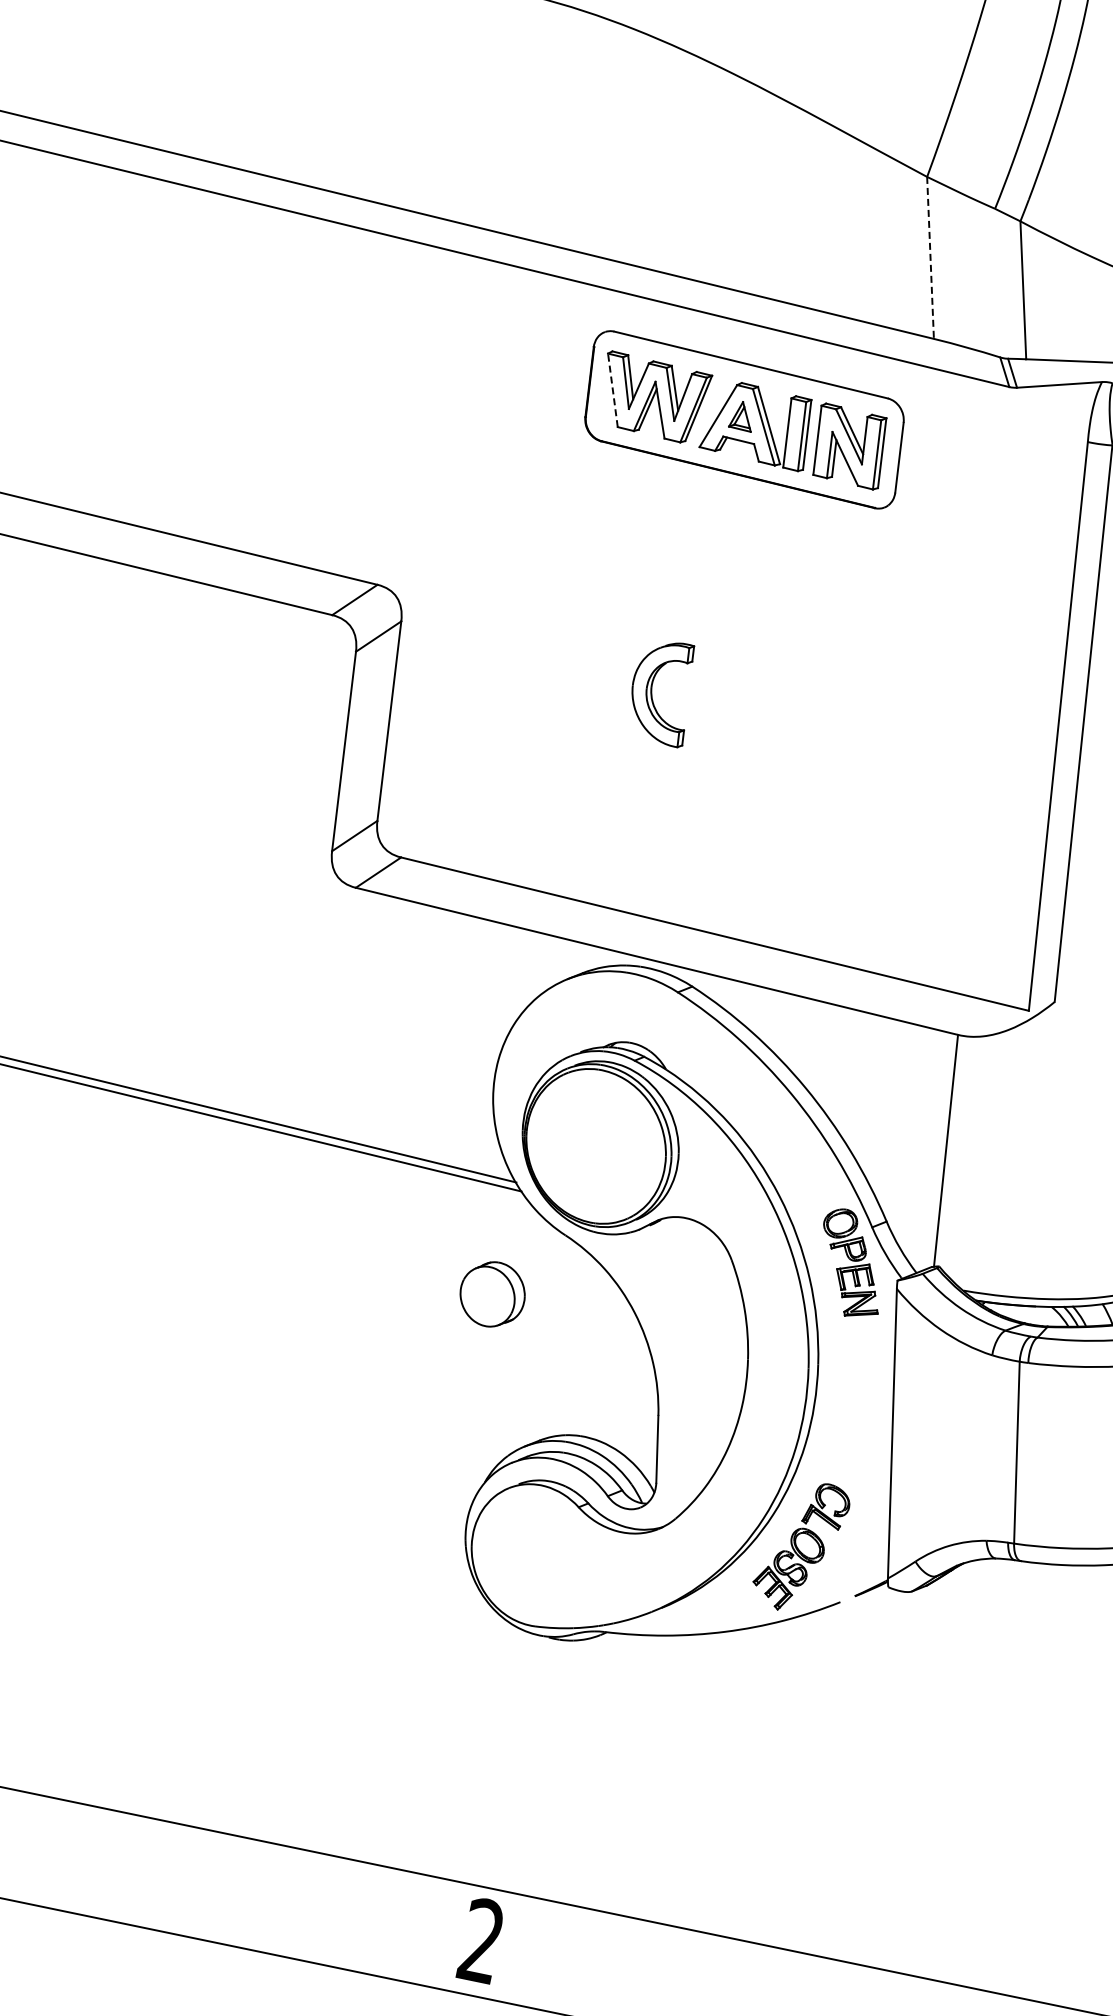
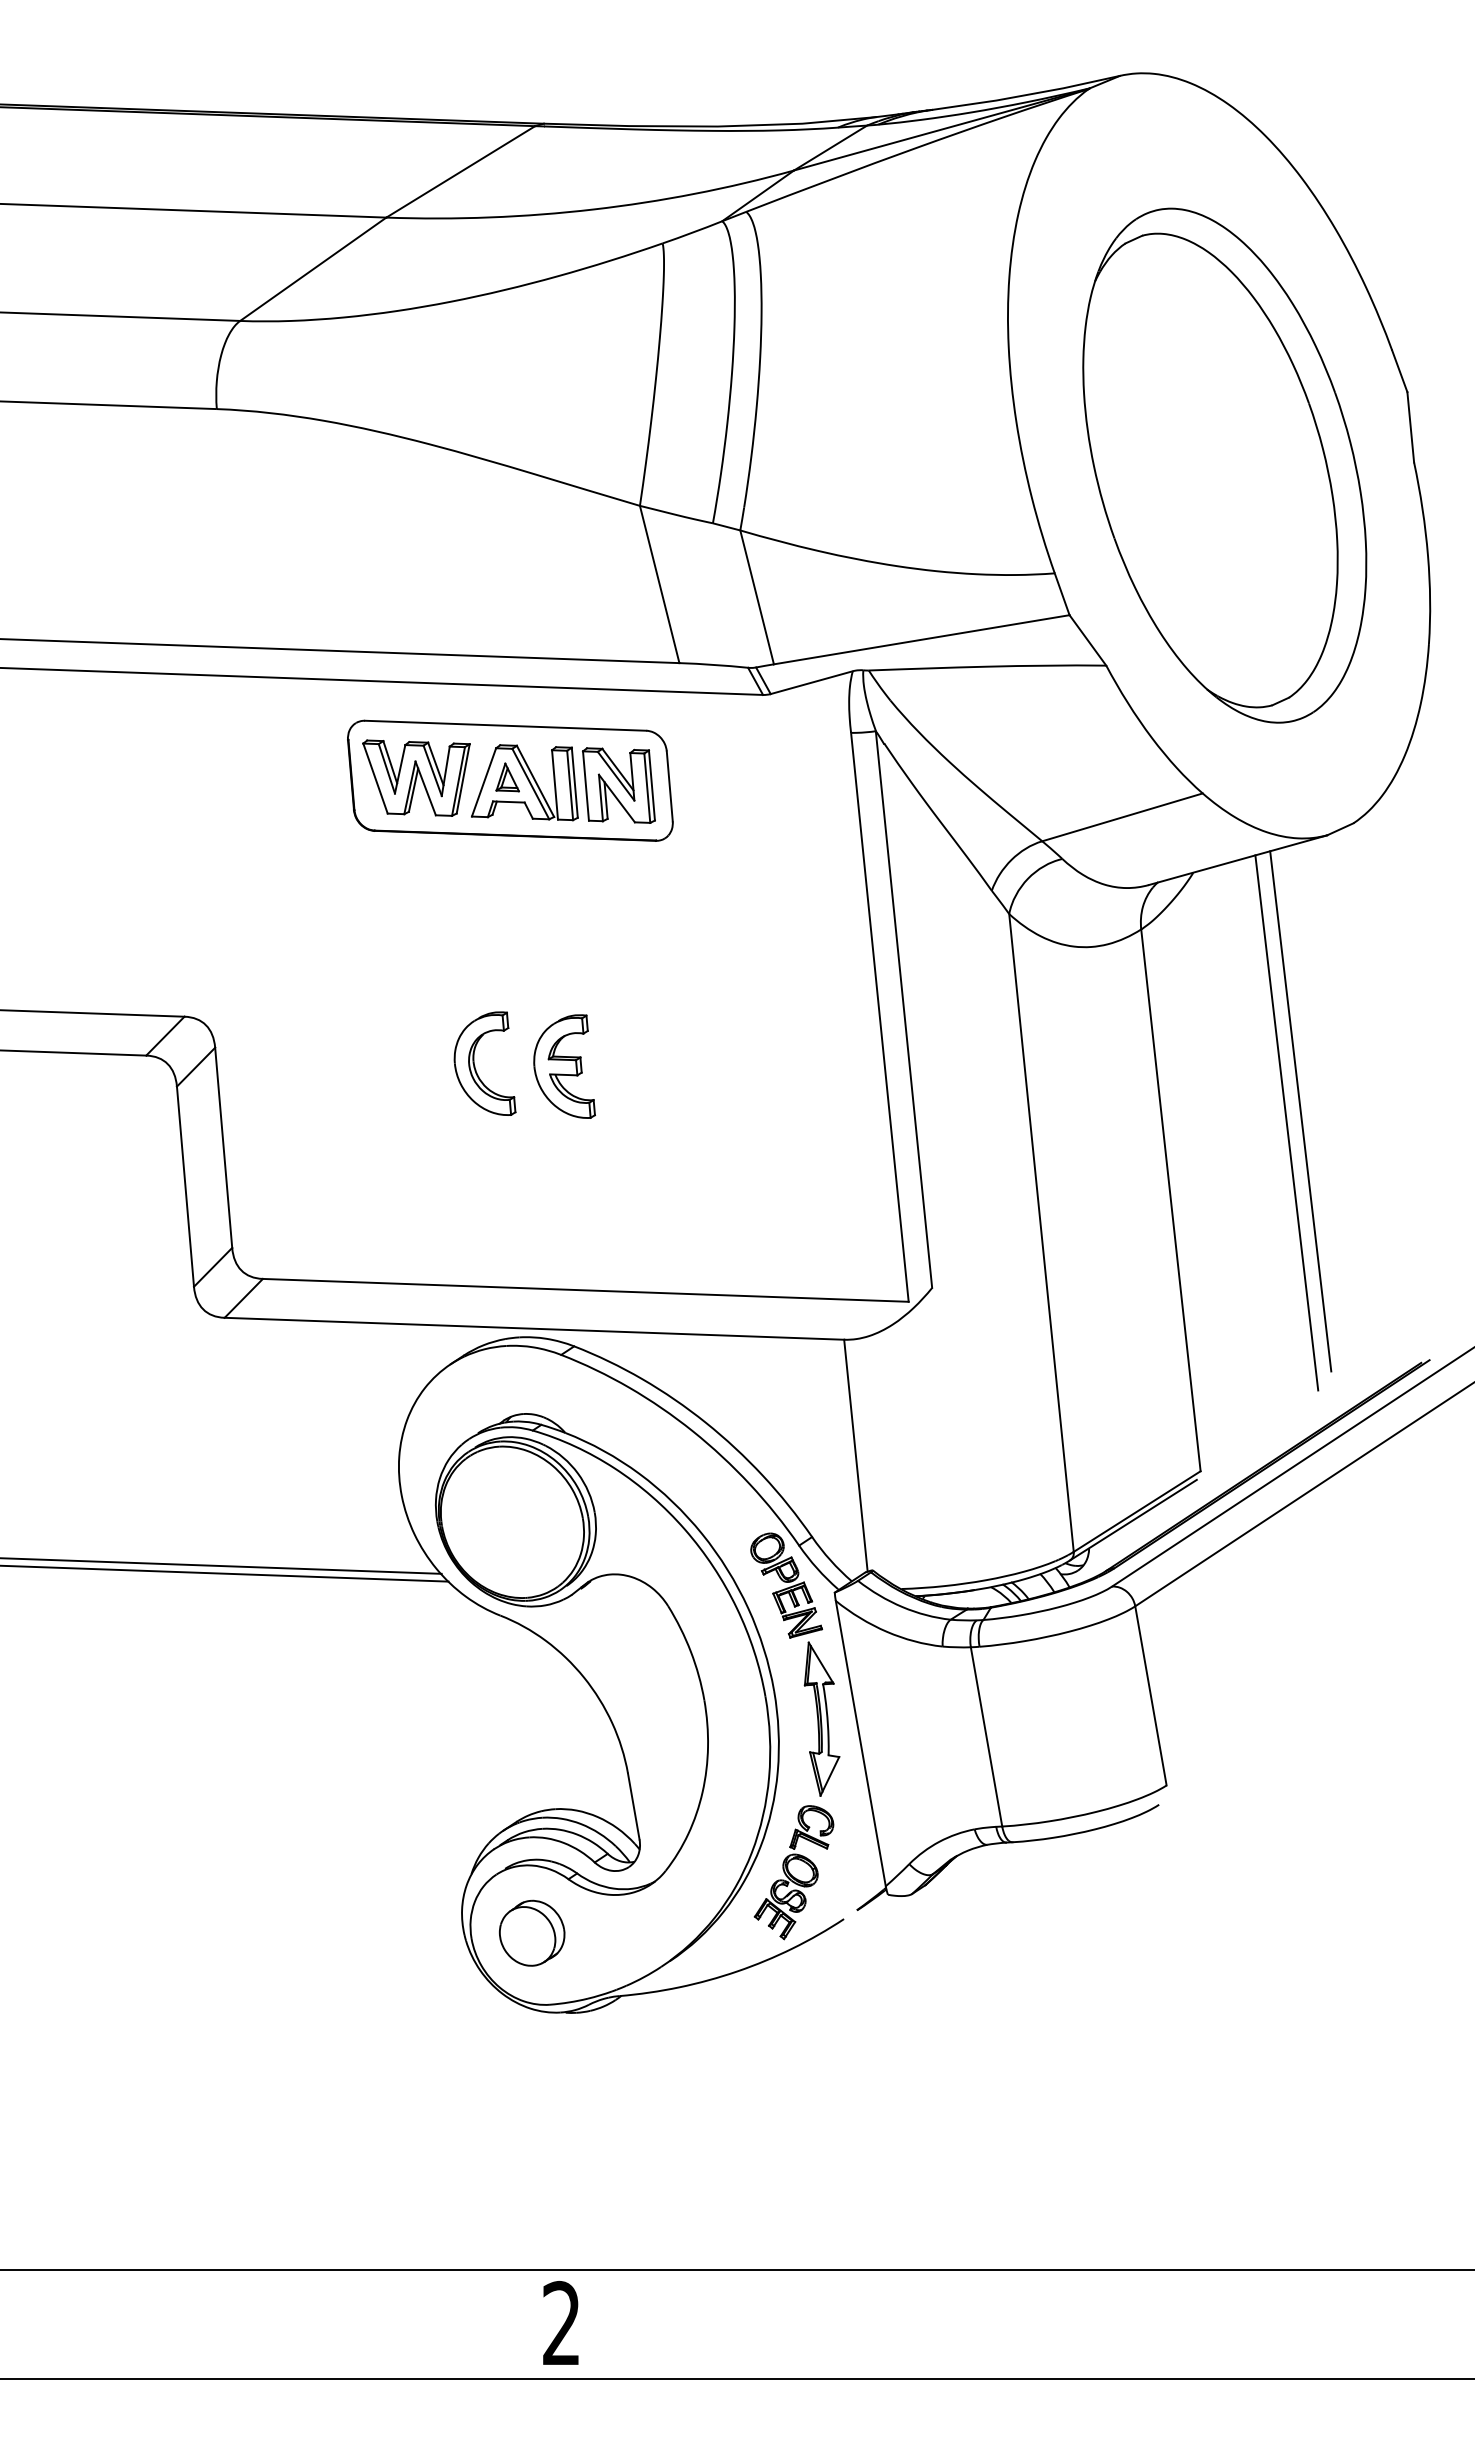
line: (930, 257) -> (659, 584), dashed -> solid
line: (612, 390) -> (375, 778), dashed -> solid
part: (739, 710) -> (564, 1066), added
part: (493, 1293) -> (532, 1932), moved
part: (859, 1401) -> (821, 1718), added

